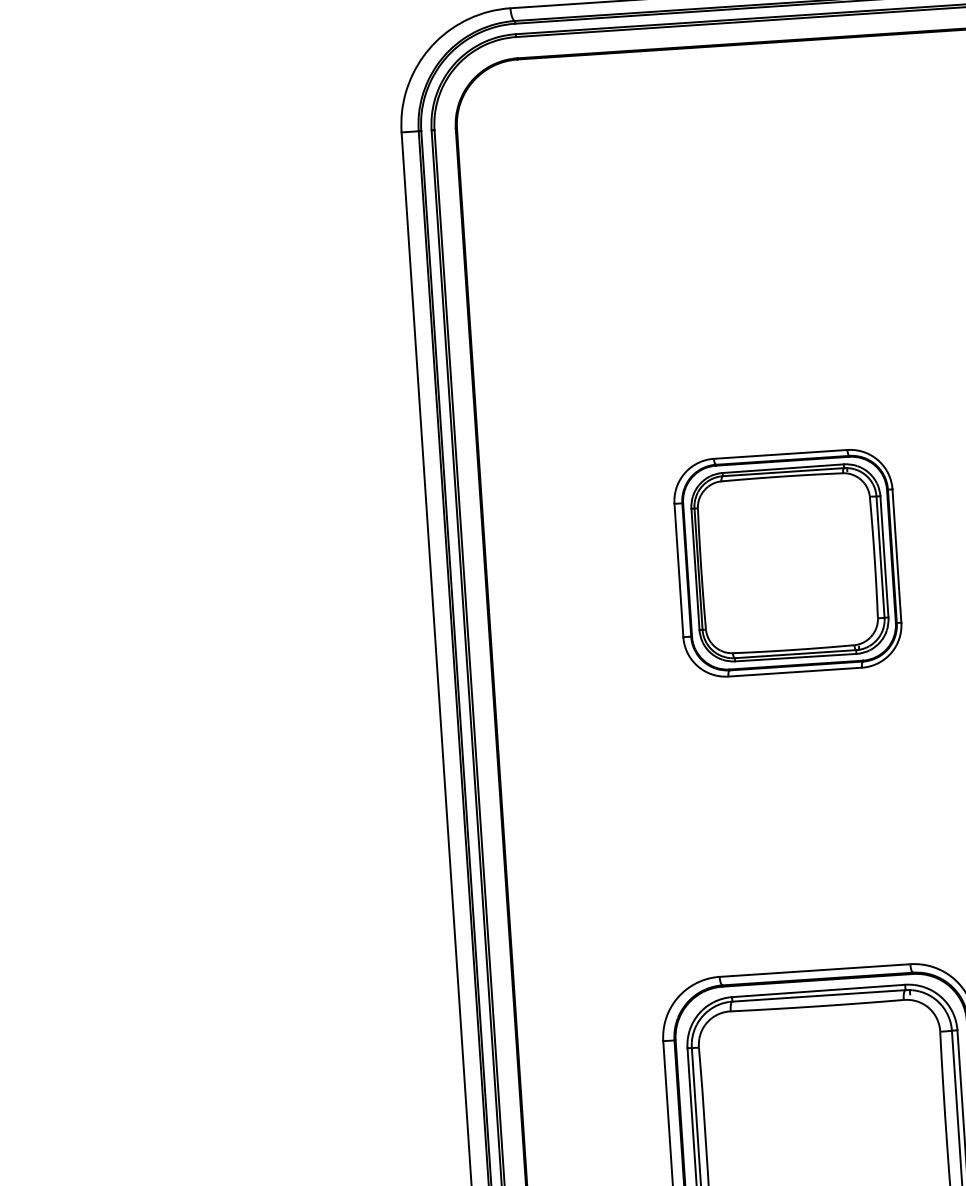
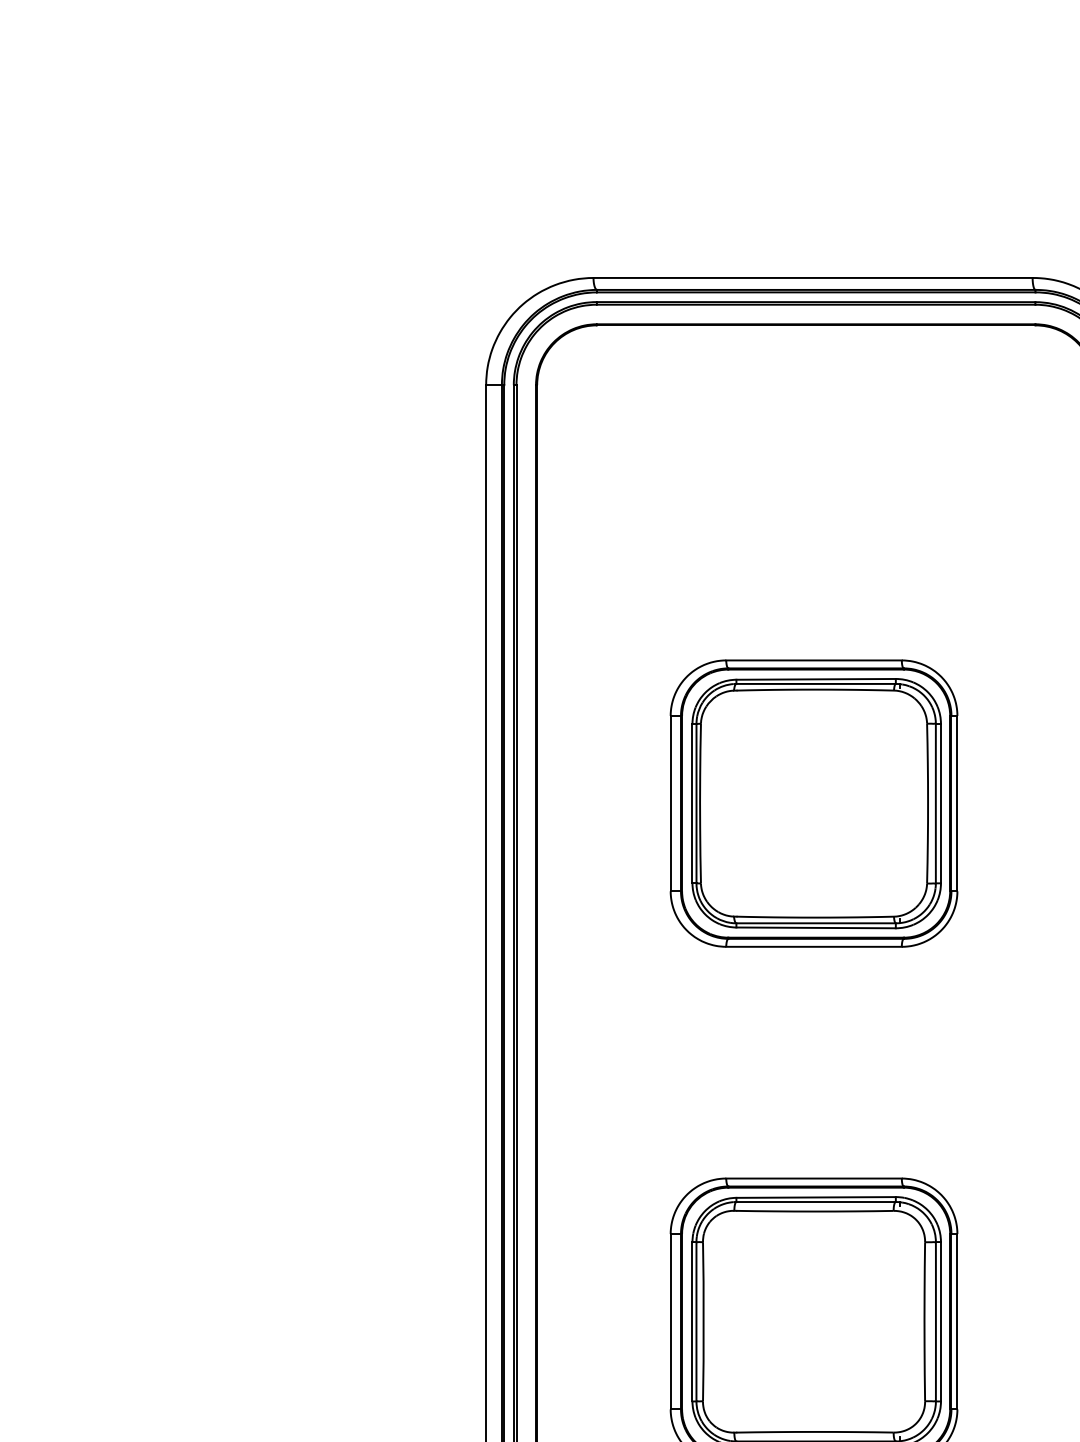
part: (787, 563) -> (813, 803), size x1.43

